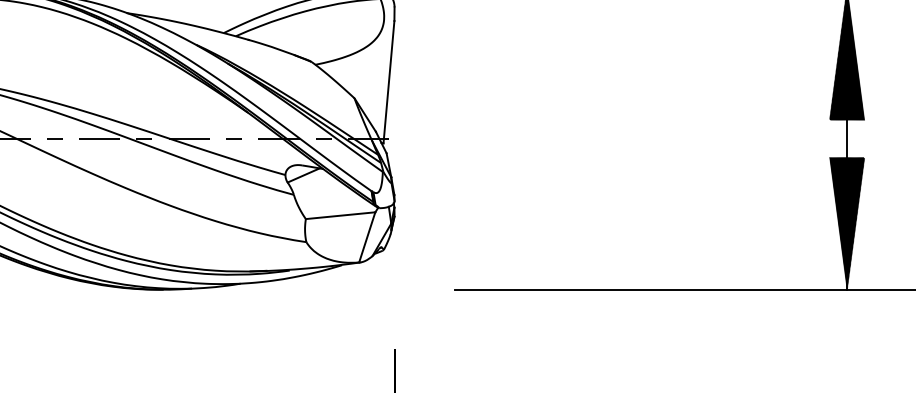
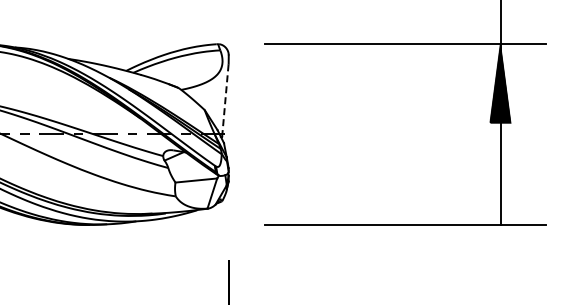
line: (389, 82) -> (225, 100), solid -> dashed
hatch: (847, 222) -> (500, 184), removed

